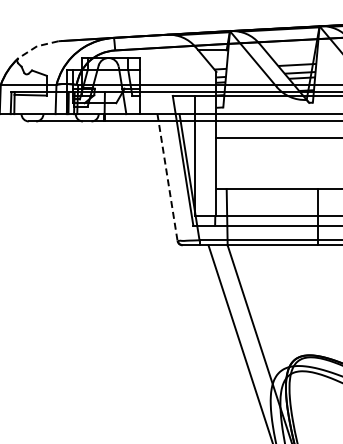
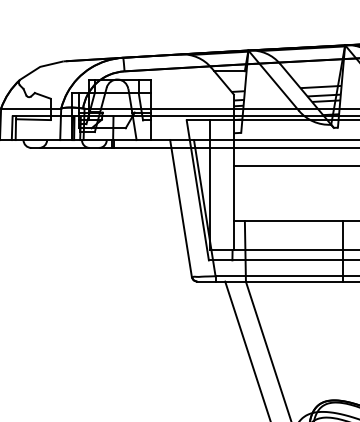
line: (37, 46) -> (40, 67), dashed -> solid
line: (167, 178) -> (181, 209), dashed -> solid

